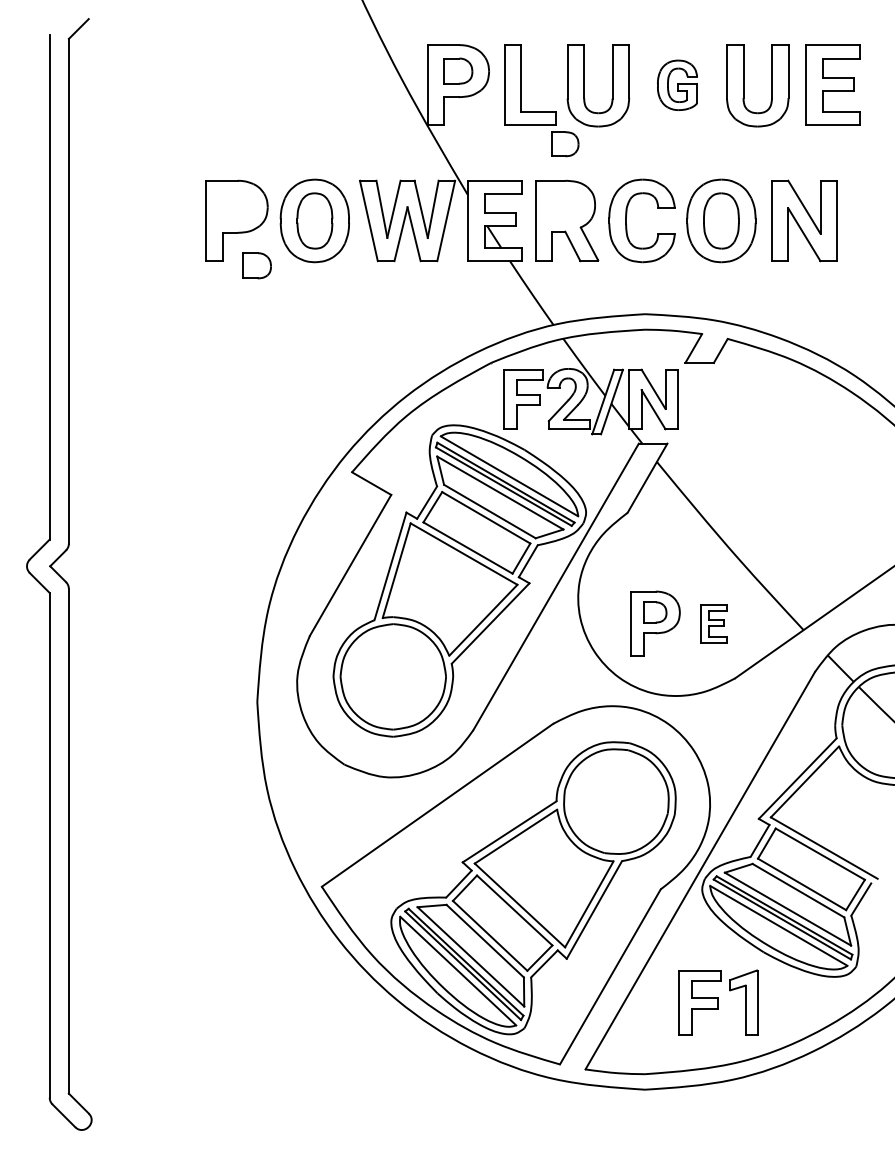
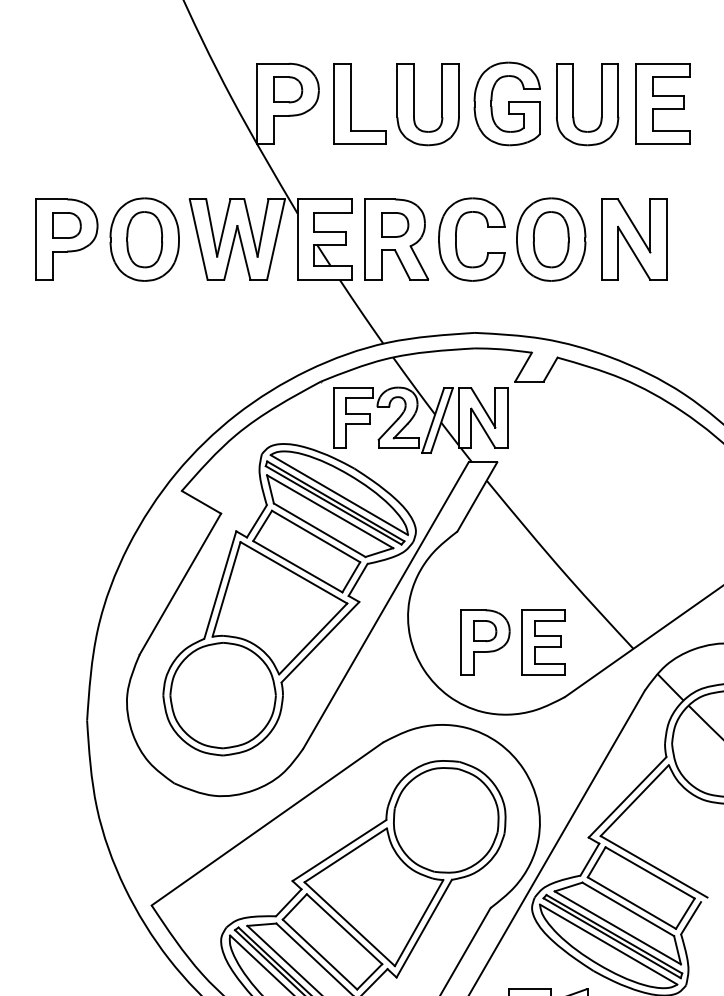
part: (677, 85) -> (507, 104), size x1.67
part: (565, 144) -> (395, 225), moved
part: (256, 265) -> (66, 225), moved
part: (713, 623) -> (543, 642), size x1.67

